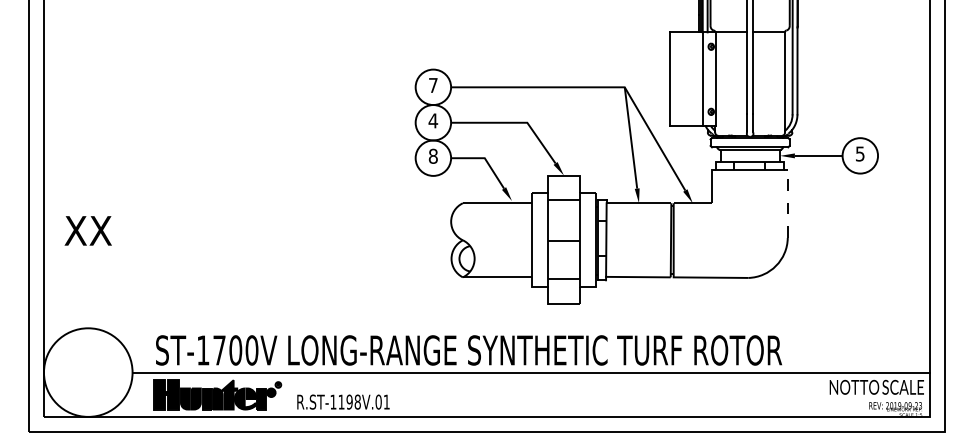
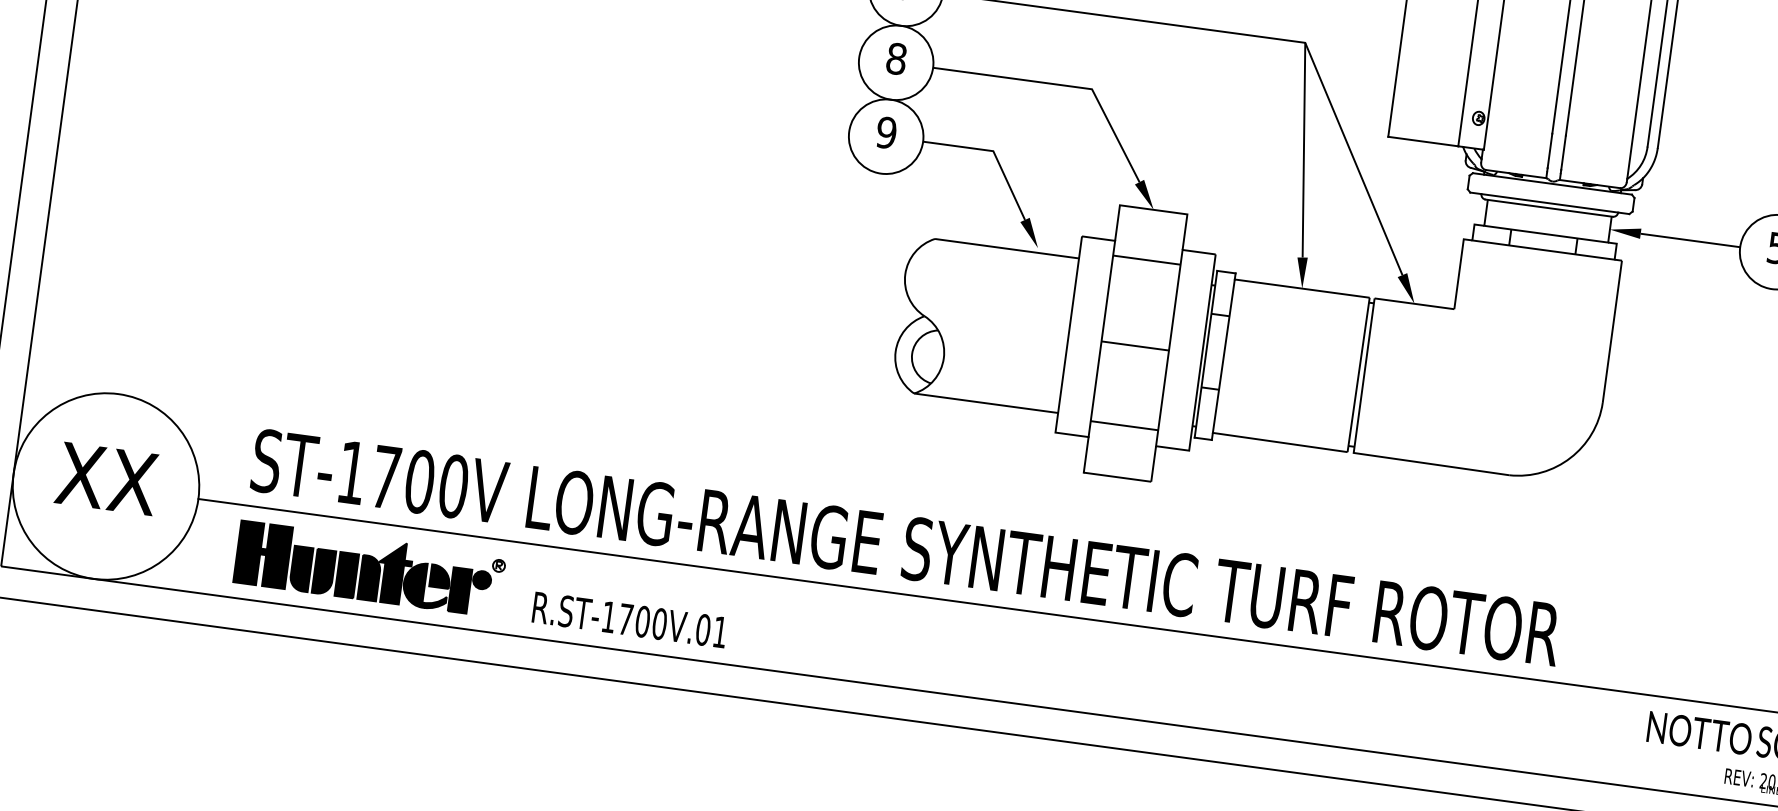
text: (433, 120) -> (897, 58), 4 -> 8
text: (432, 156) -> (884, 132), 8 -> 9
line: (787, 203) -> (1611, 330), dashed -> solid
text: (87, 230) -> (105, 477), moved
text: (349, 401) -> (642, 620), R.ST-1198V.01 -> R.ST-1700V.01

